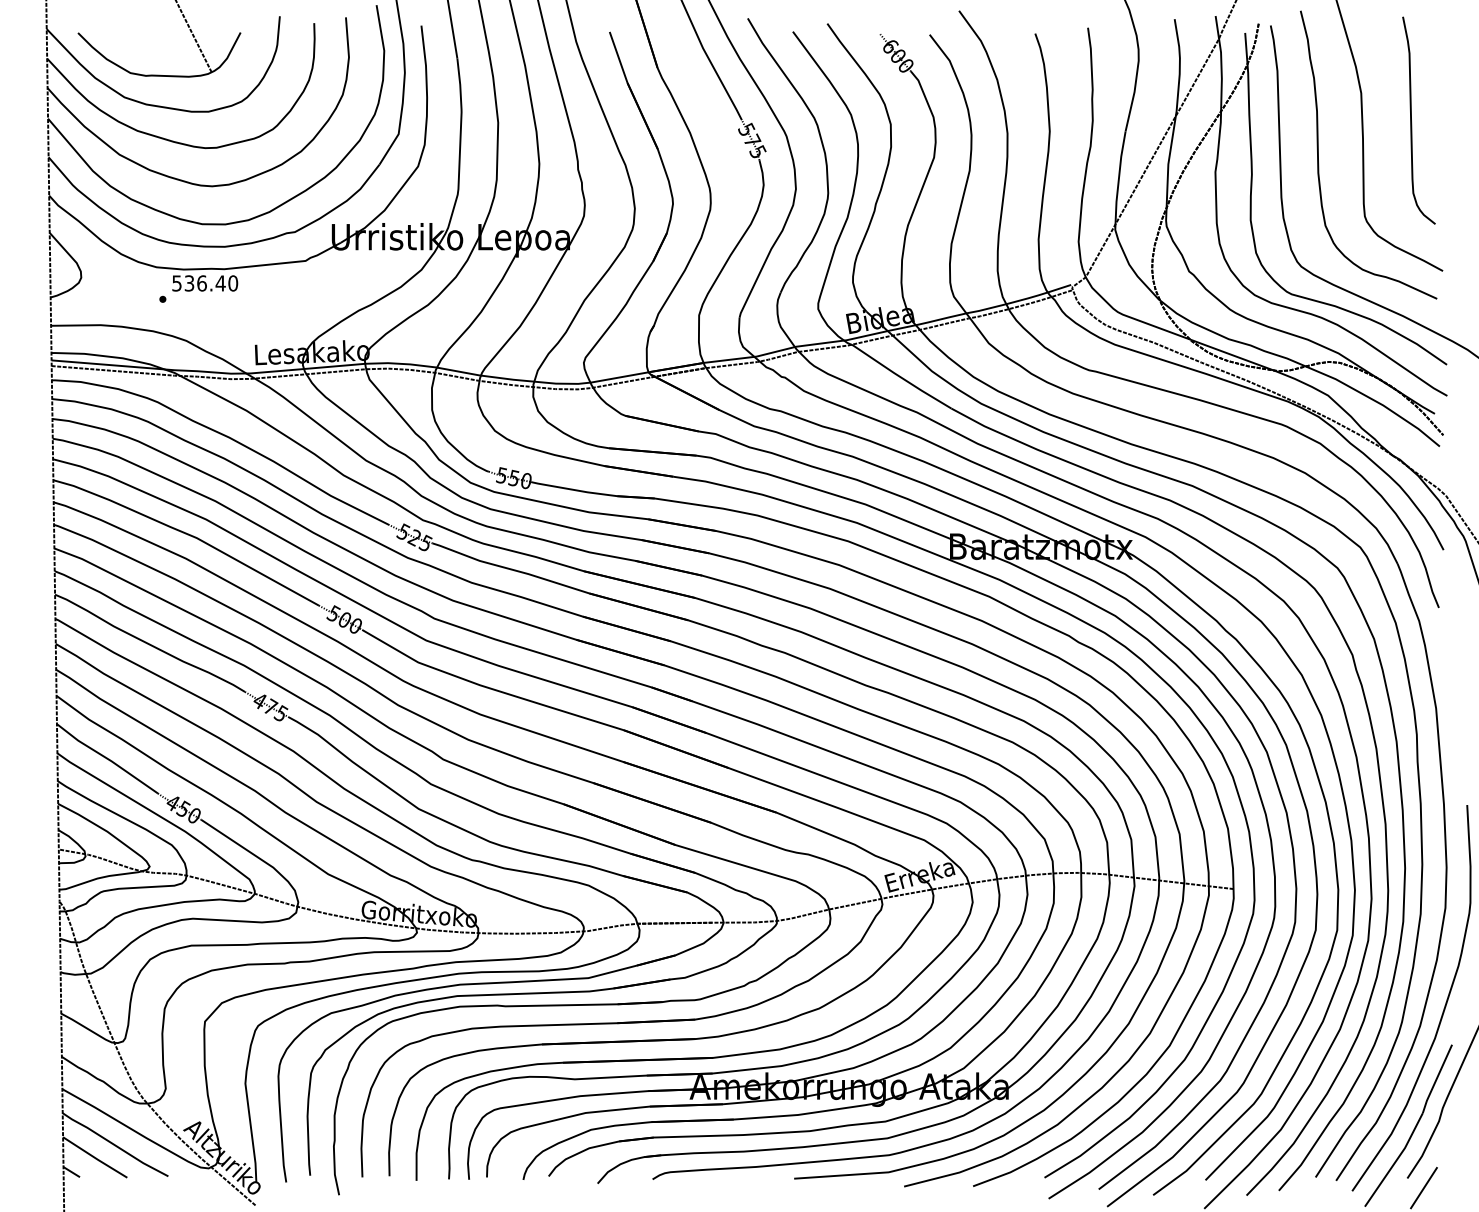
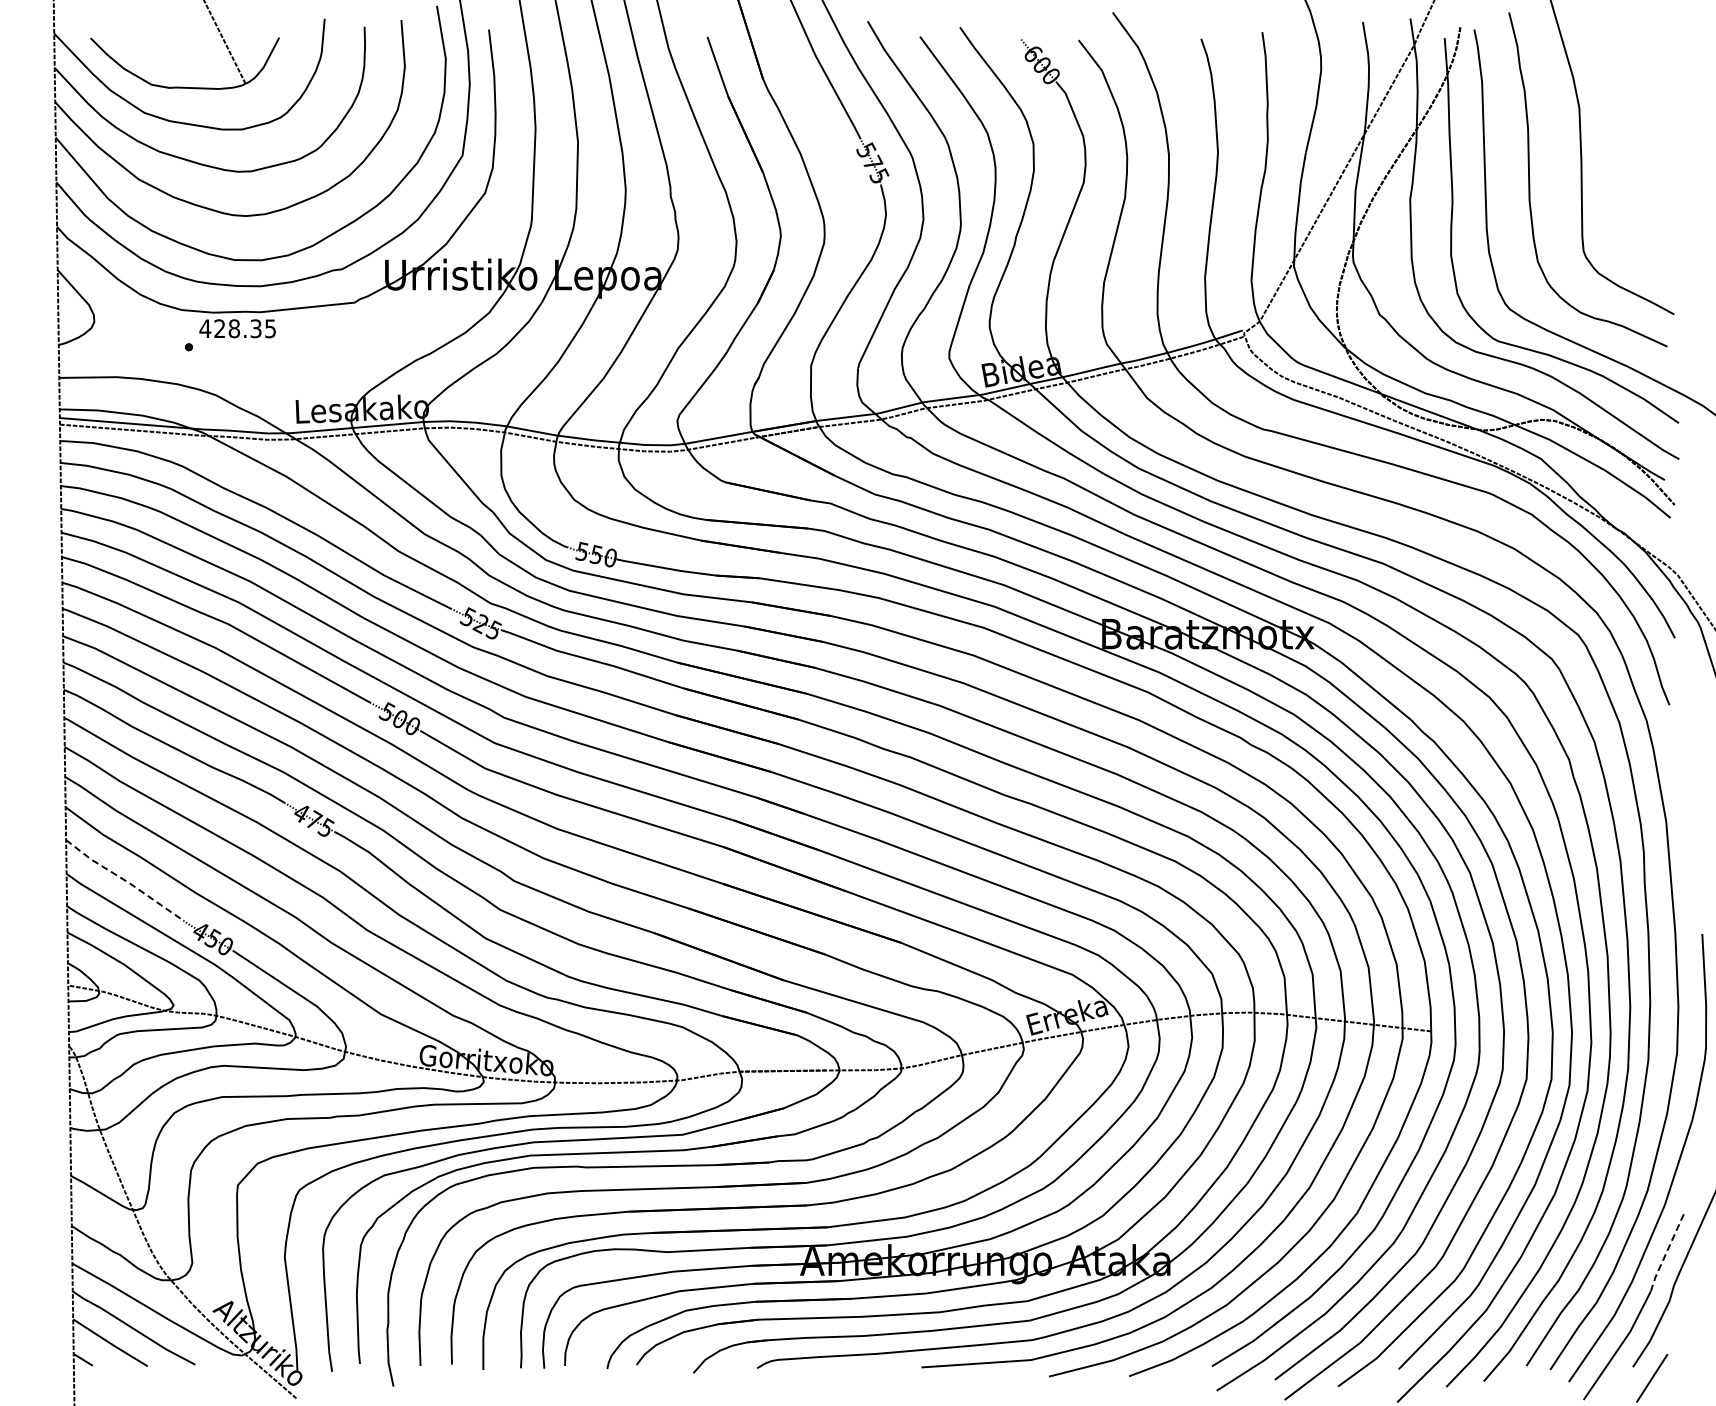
curve: (1412, 120) -> (1638, 139), removed
text: (204, 283) -> (237, 328), 536.40 -> 428.35
line: (107, 758) -> (124, 880), solid -> dashed
line: (1436, 1078) -> (1666, 1251), solid -> dashed

